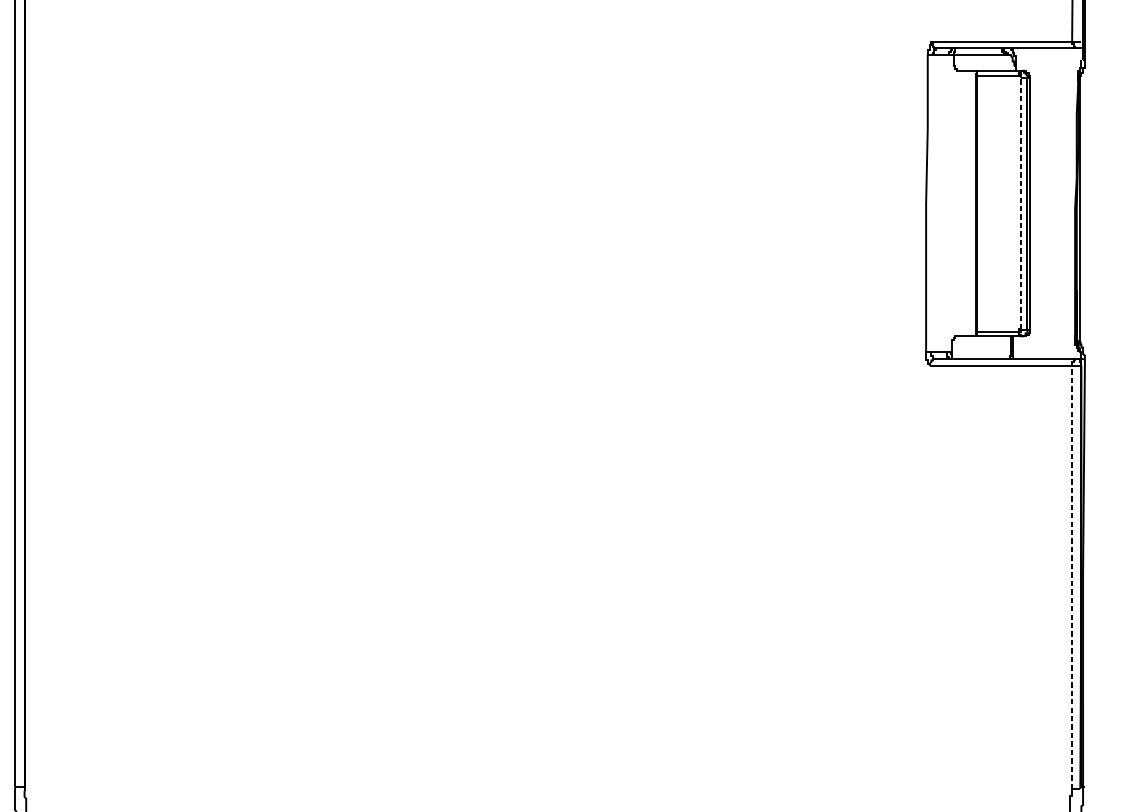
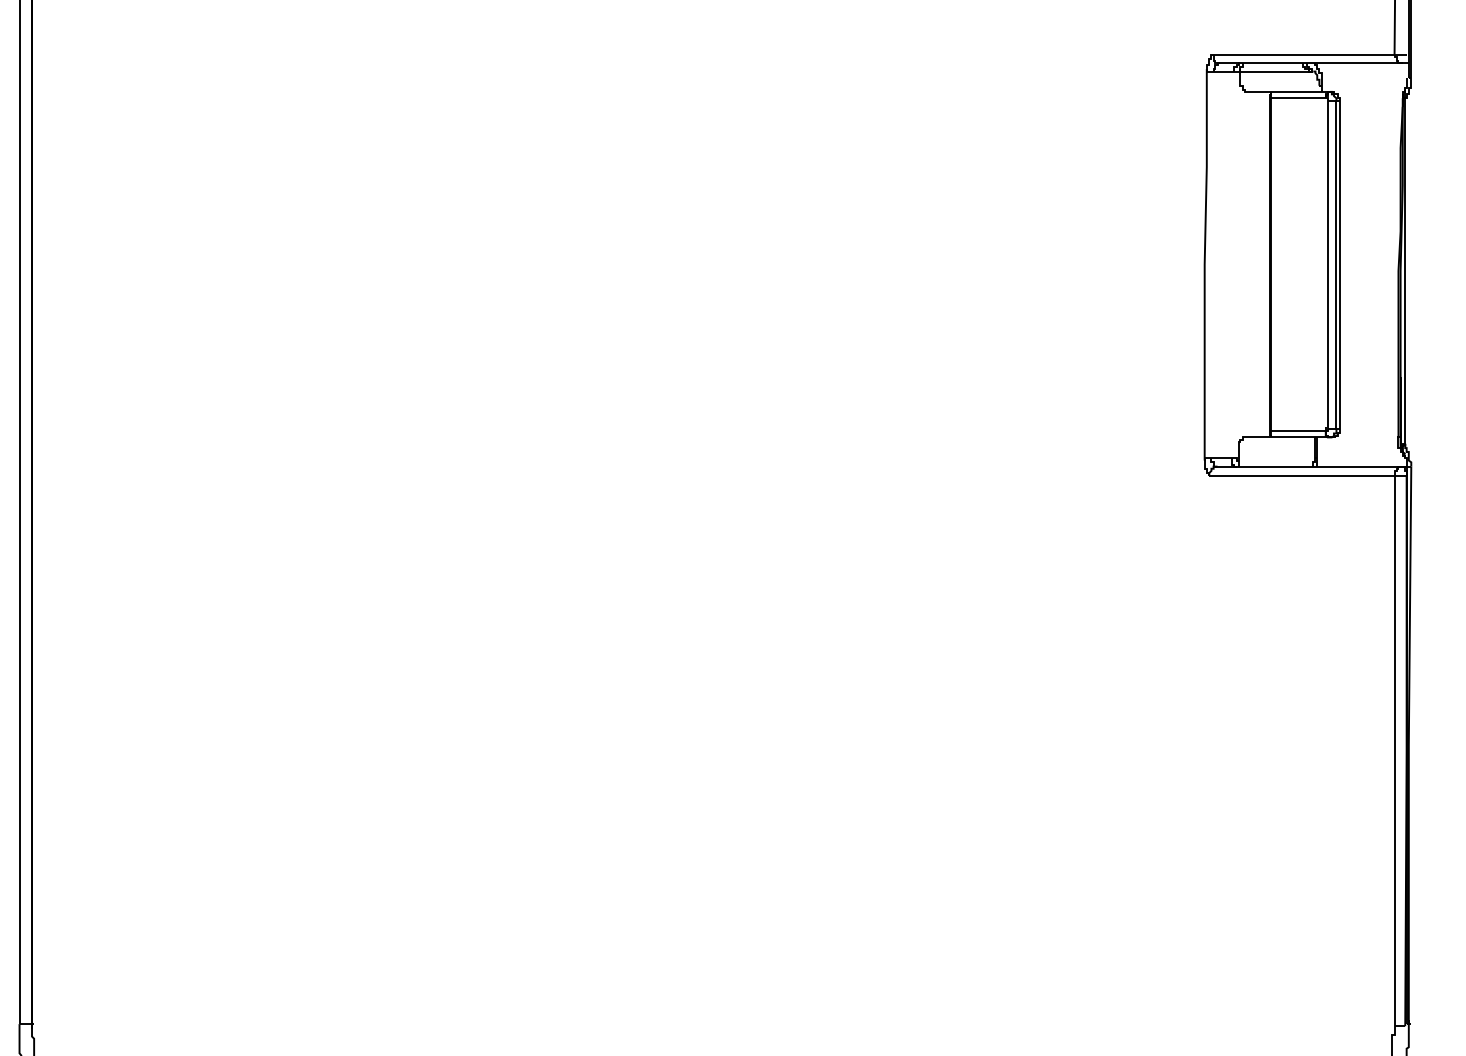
line: (1020, 203) -> (1327, 264), dashed -> solid
line: (1072, 577) -> (1394, 750), dashed -> solid

